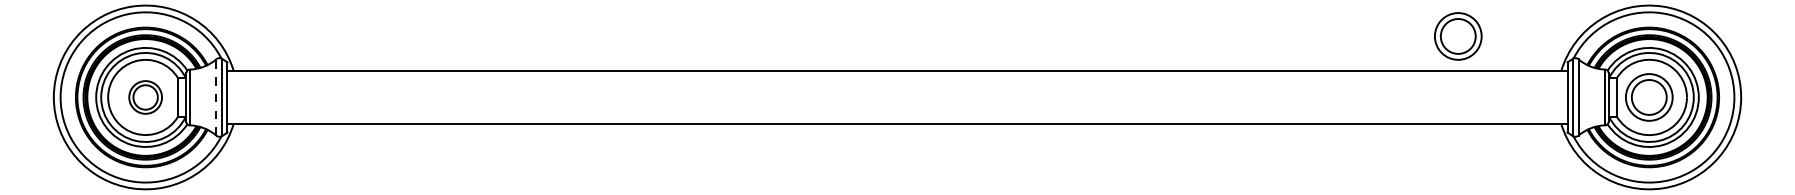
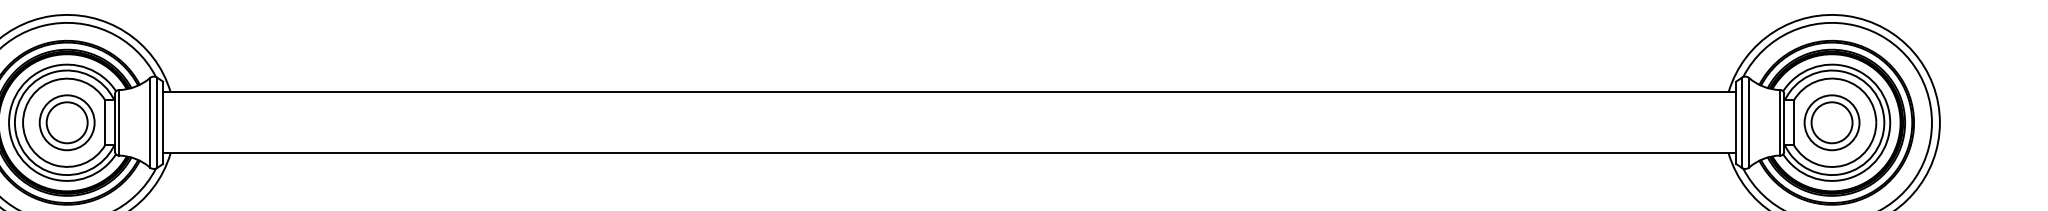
part: (1458, 36) -> (1608, 51), removed
part: (145, 97) -> (66, 122), size x1.43
line: (216, 97) -> (150, 122), dashed -> solid

